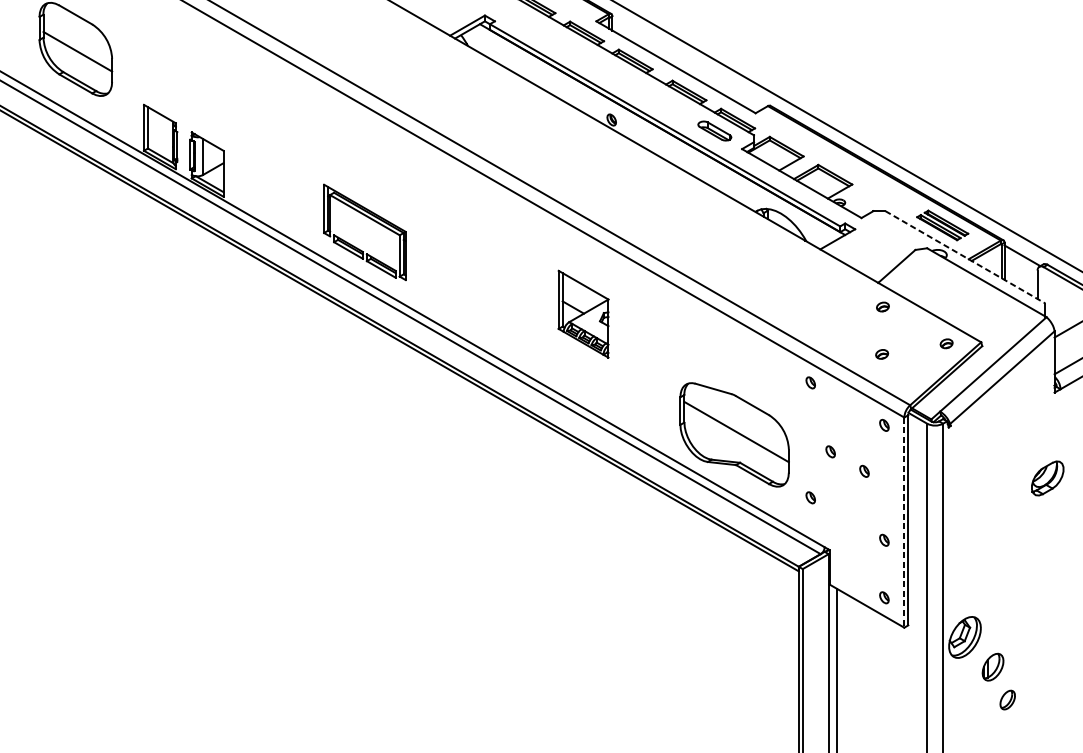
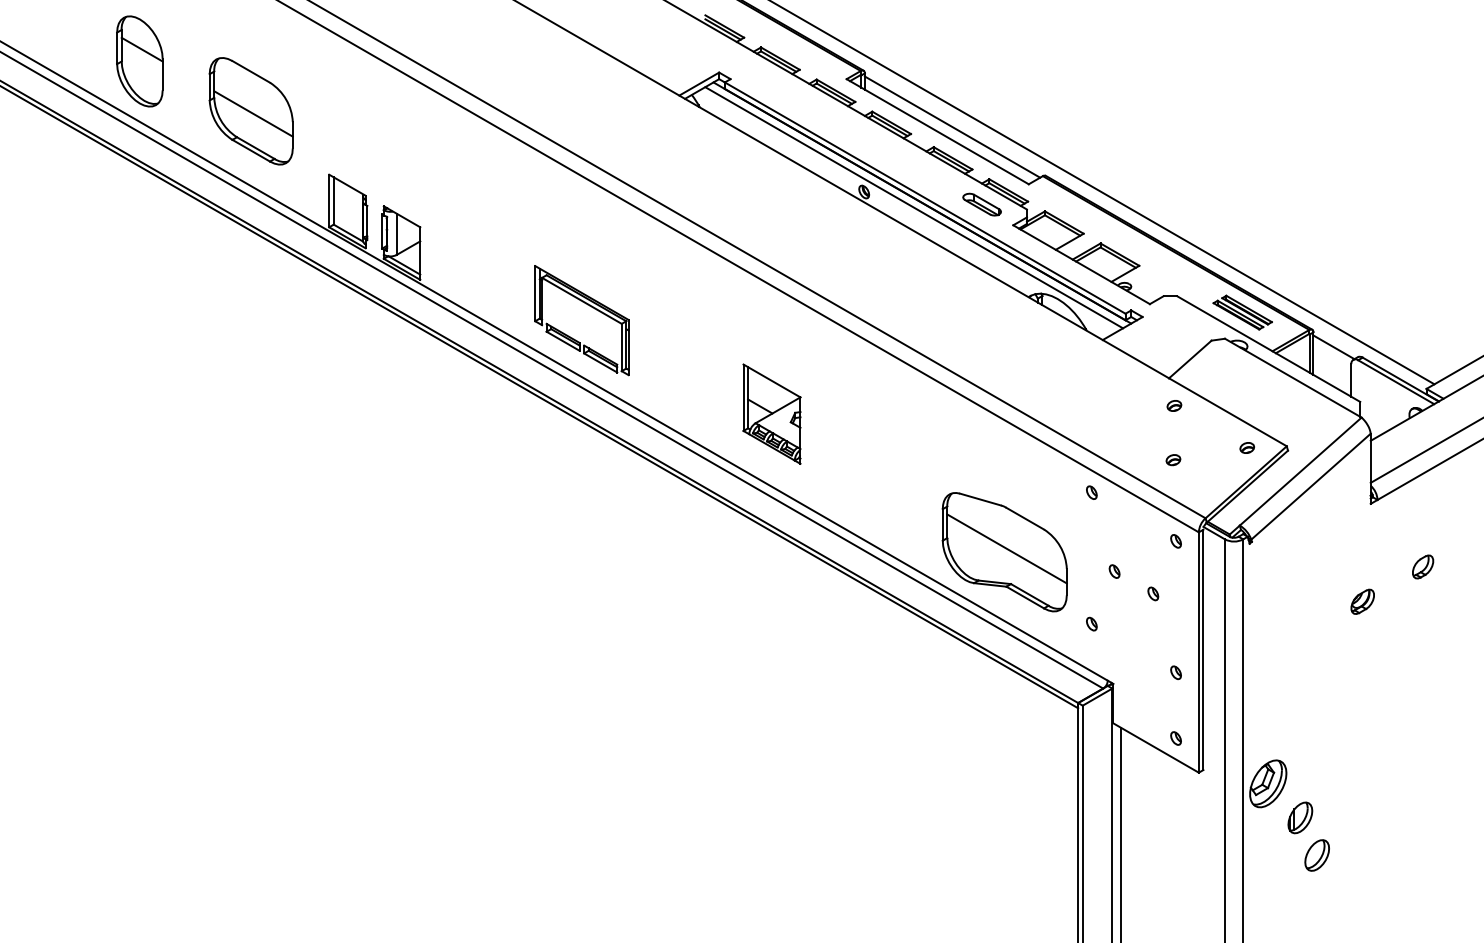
line: (688, 62) -> (952, 126), added
line: (655, 133) -> (914, 207), added
line: (965, 257) -> (1268, 349), dashed -> solid
part: (583, 313) -> (771, 413), moved
part: (1047, 478) -> (1362, 601), size x0.62
line: (904, 523) -> (1198, 653), dashed -> solid
part: (1007, 700) -> (1316, 855), size x1.43

